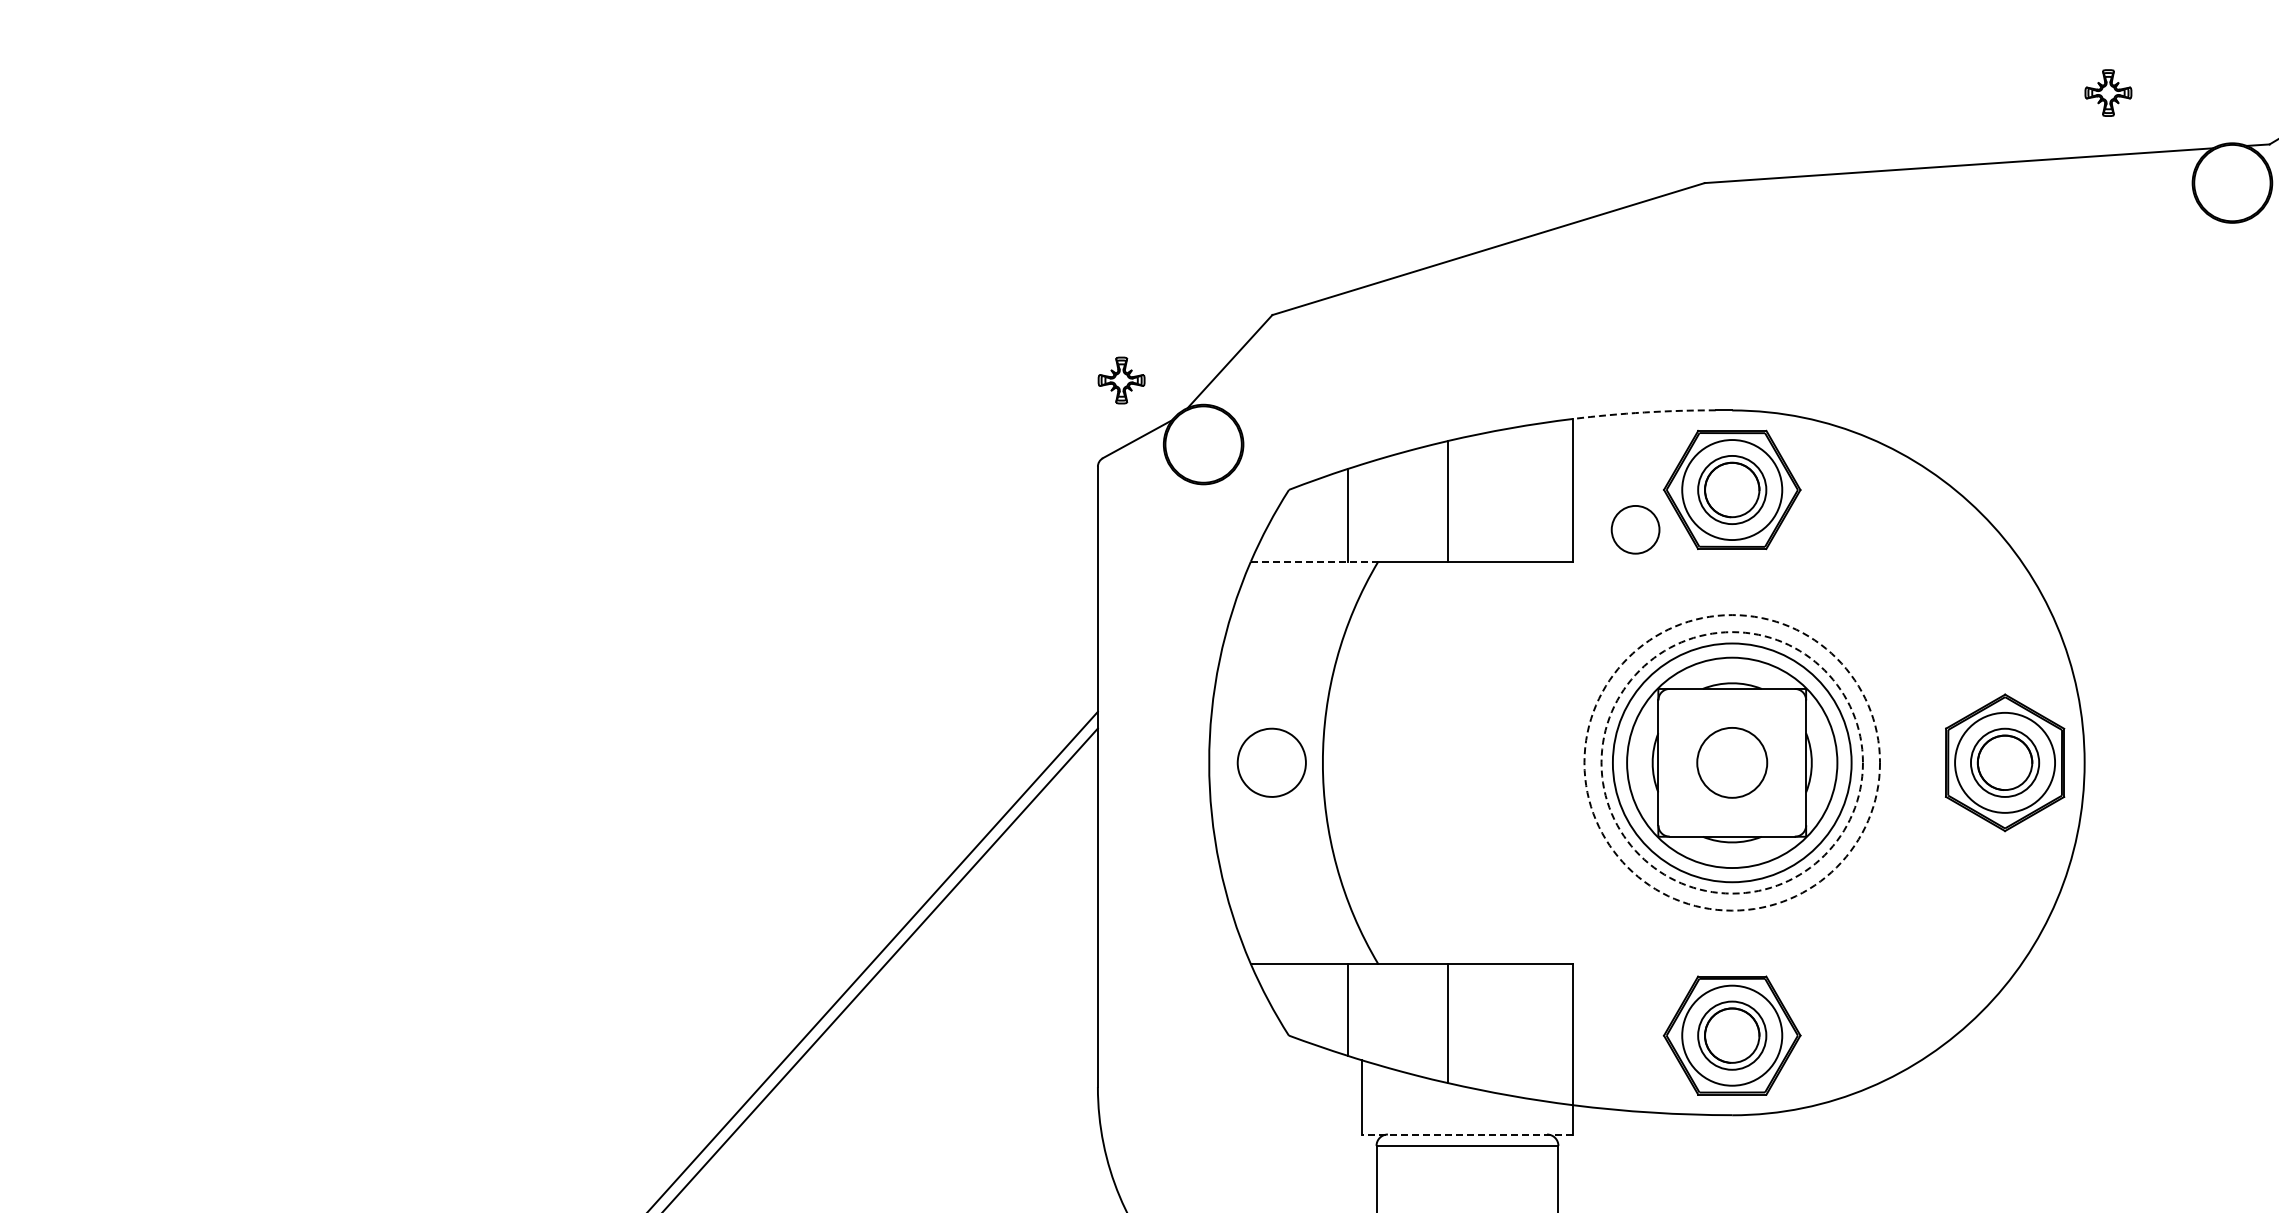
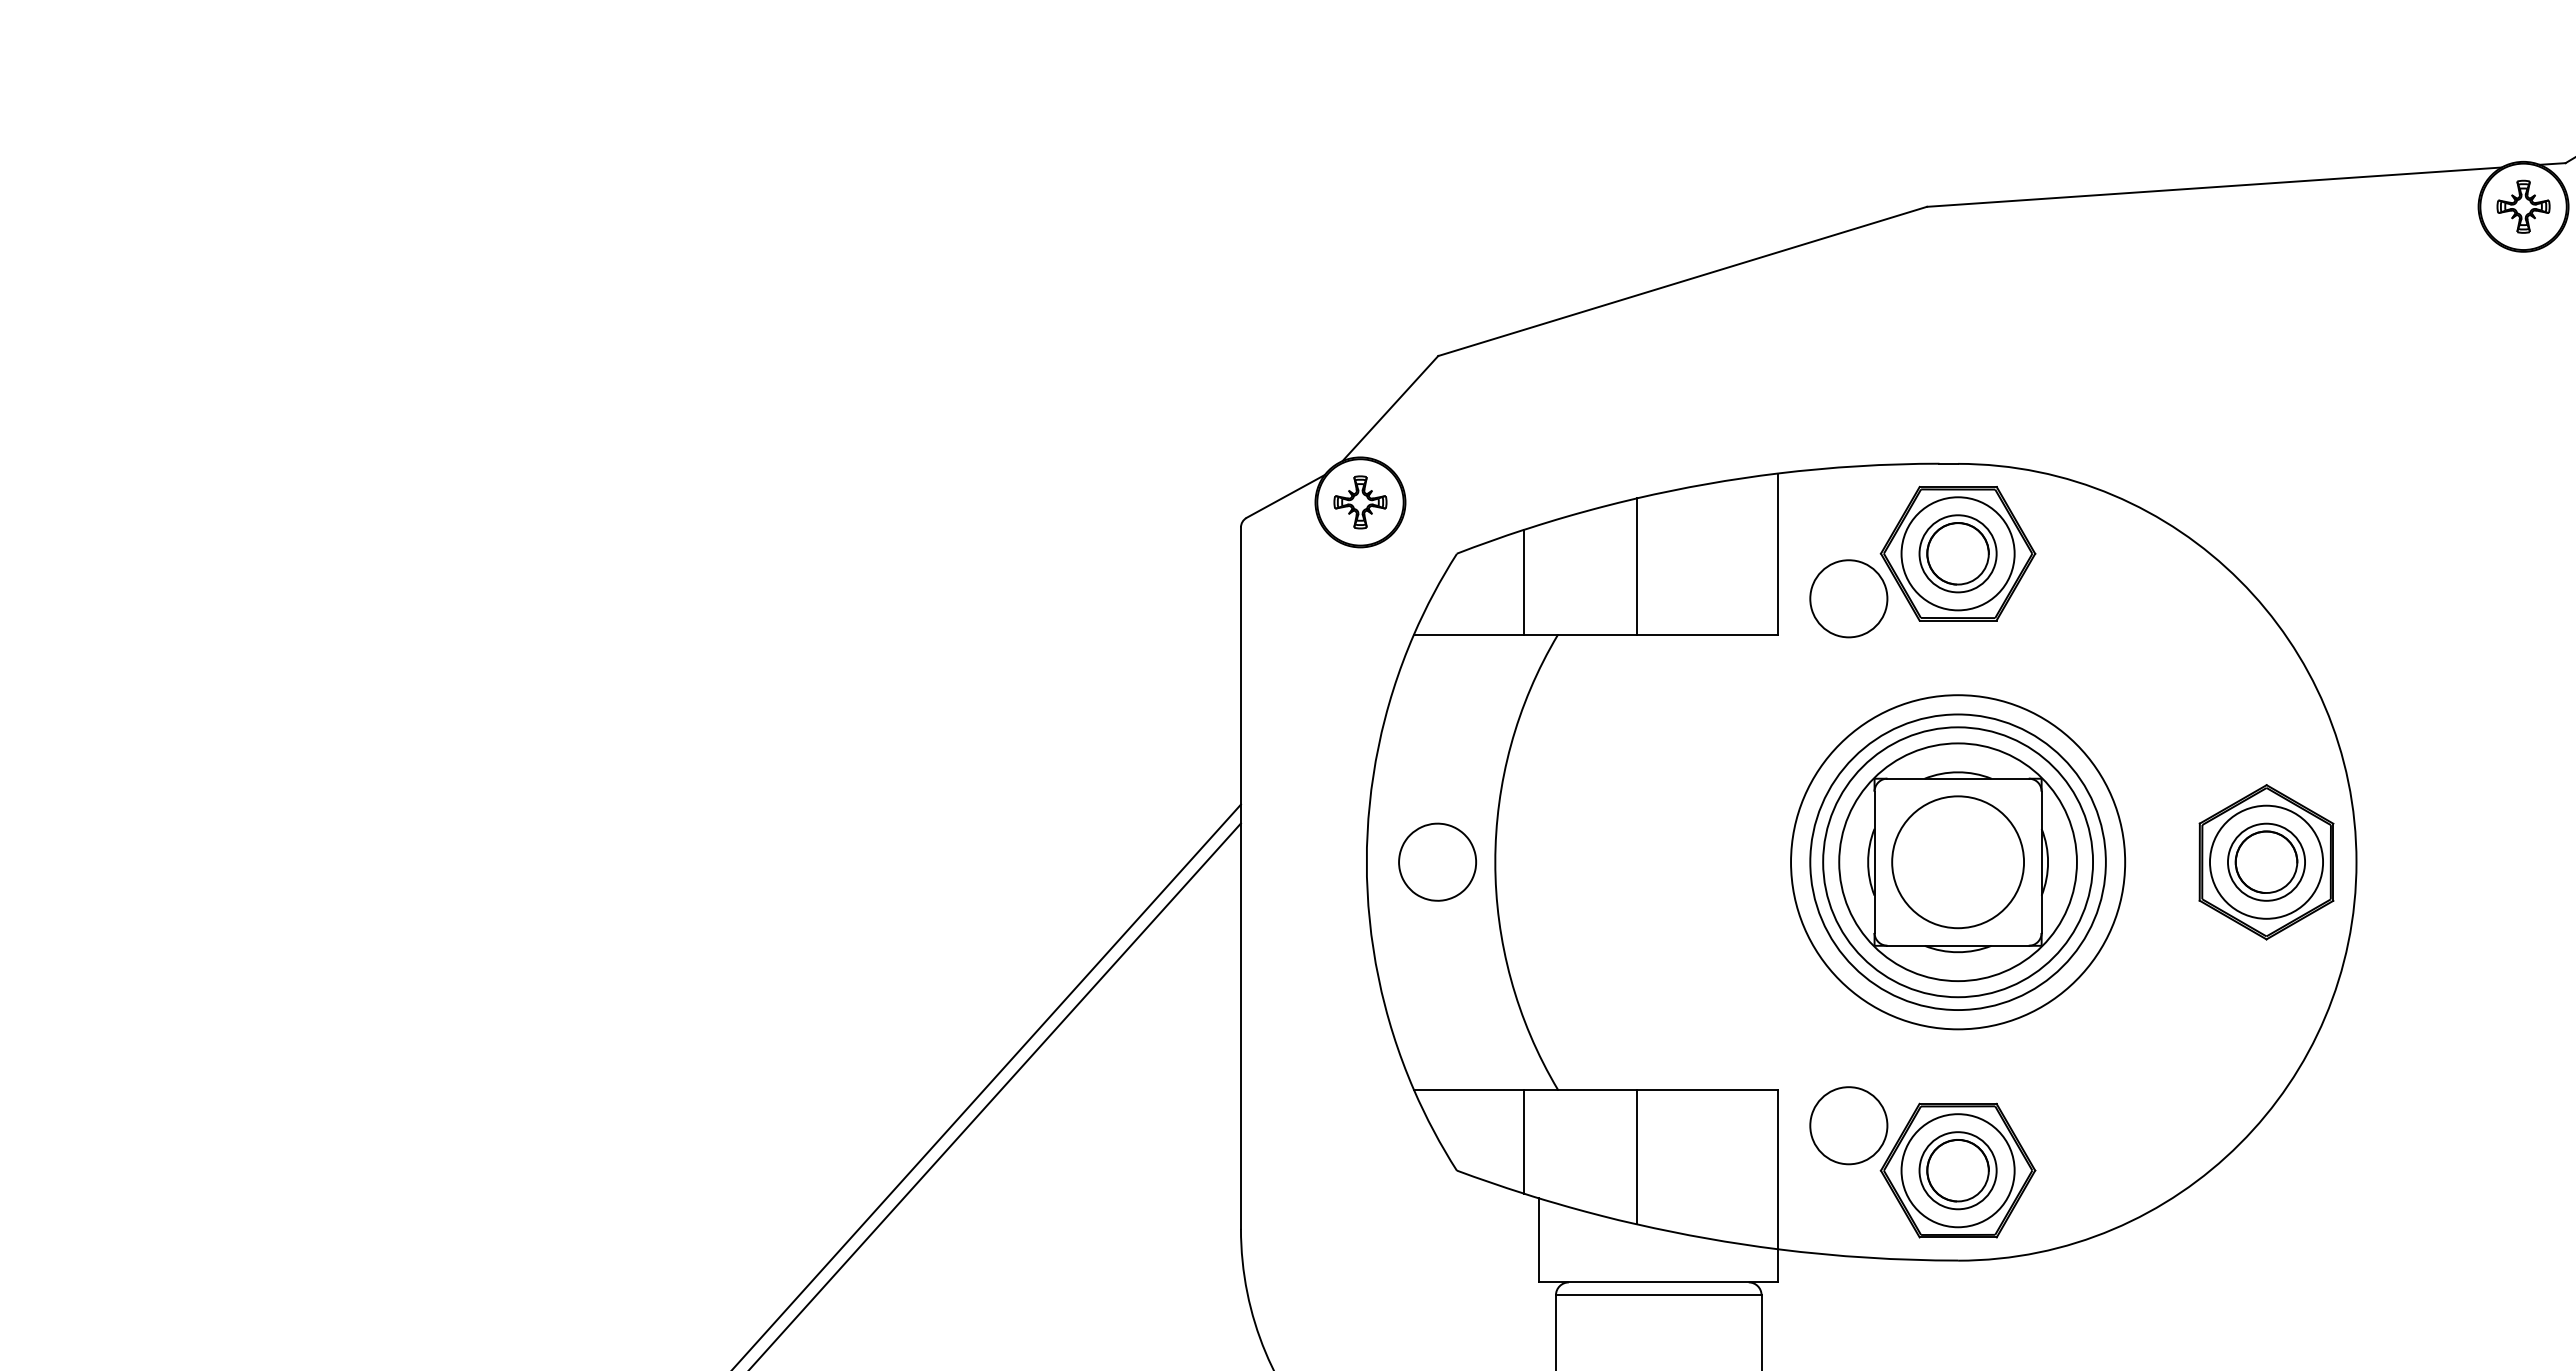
part: (2108, 92) -> (2523, 206), moved
part: (1121, 380) -> (1360, 502), moved
arc: (1644, 412) -> (1858, 466), dashed -> solid
circle: (1635, 529) -> (1848, 598), size x1.43
line: (1314, 561) -> (1485, 634), dashed -> solid
circle: (1731, 762) -> (1957, 861), dashed -> solid
circle: (1731, 762) -> (1957, 861), size x1.67
circle: (1732, 762) -> (1958, 861), dashed -> solid
circle: (1635, 995) -> (1848, 1125), added
line: (1467, 1134) -> (1658, 1282), dashed -> solid

